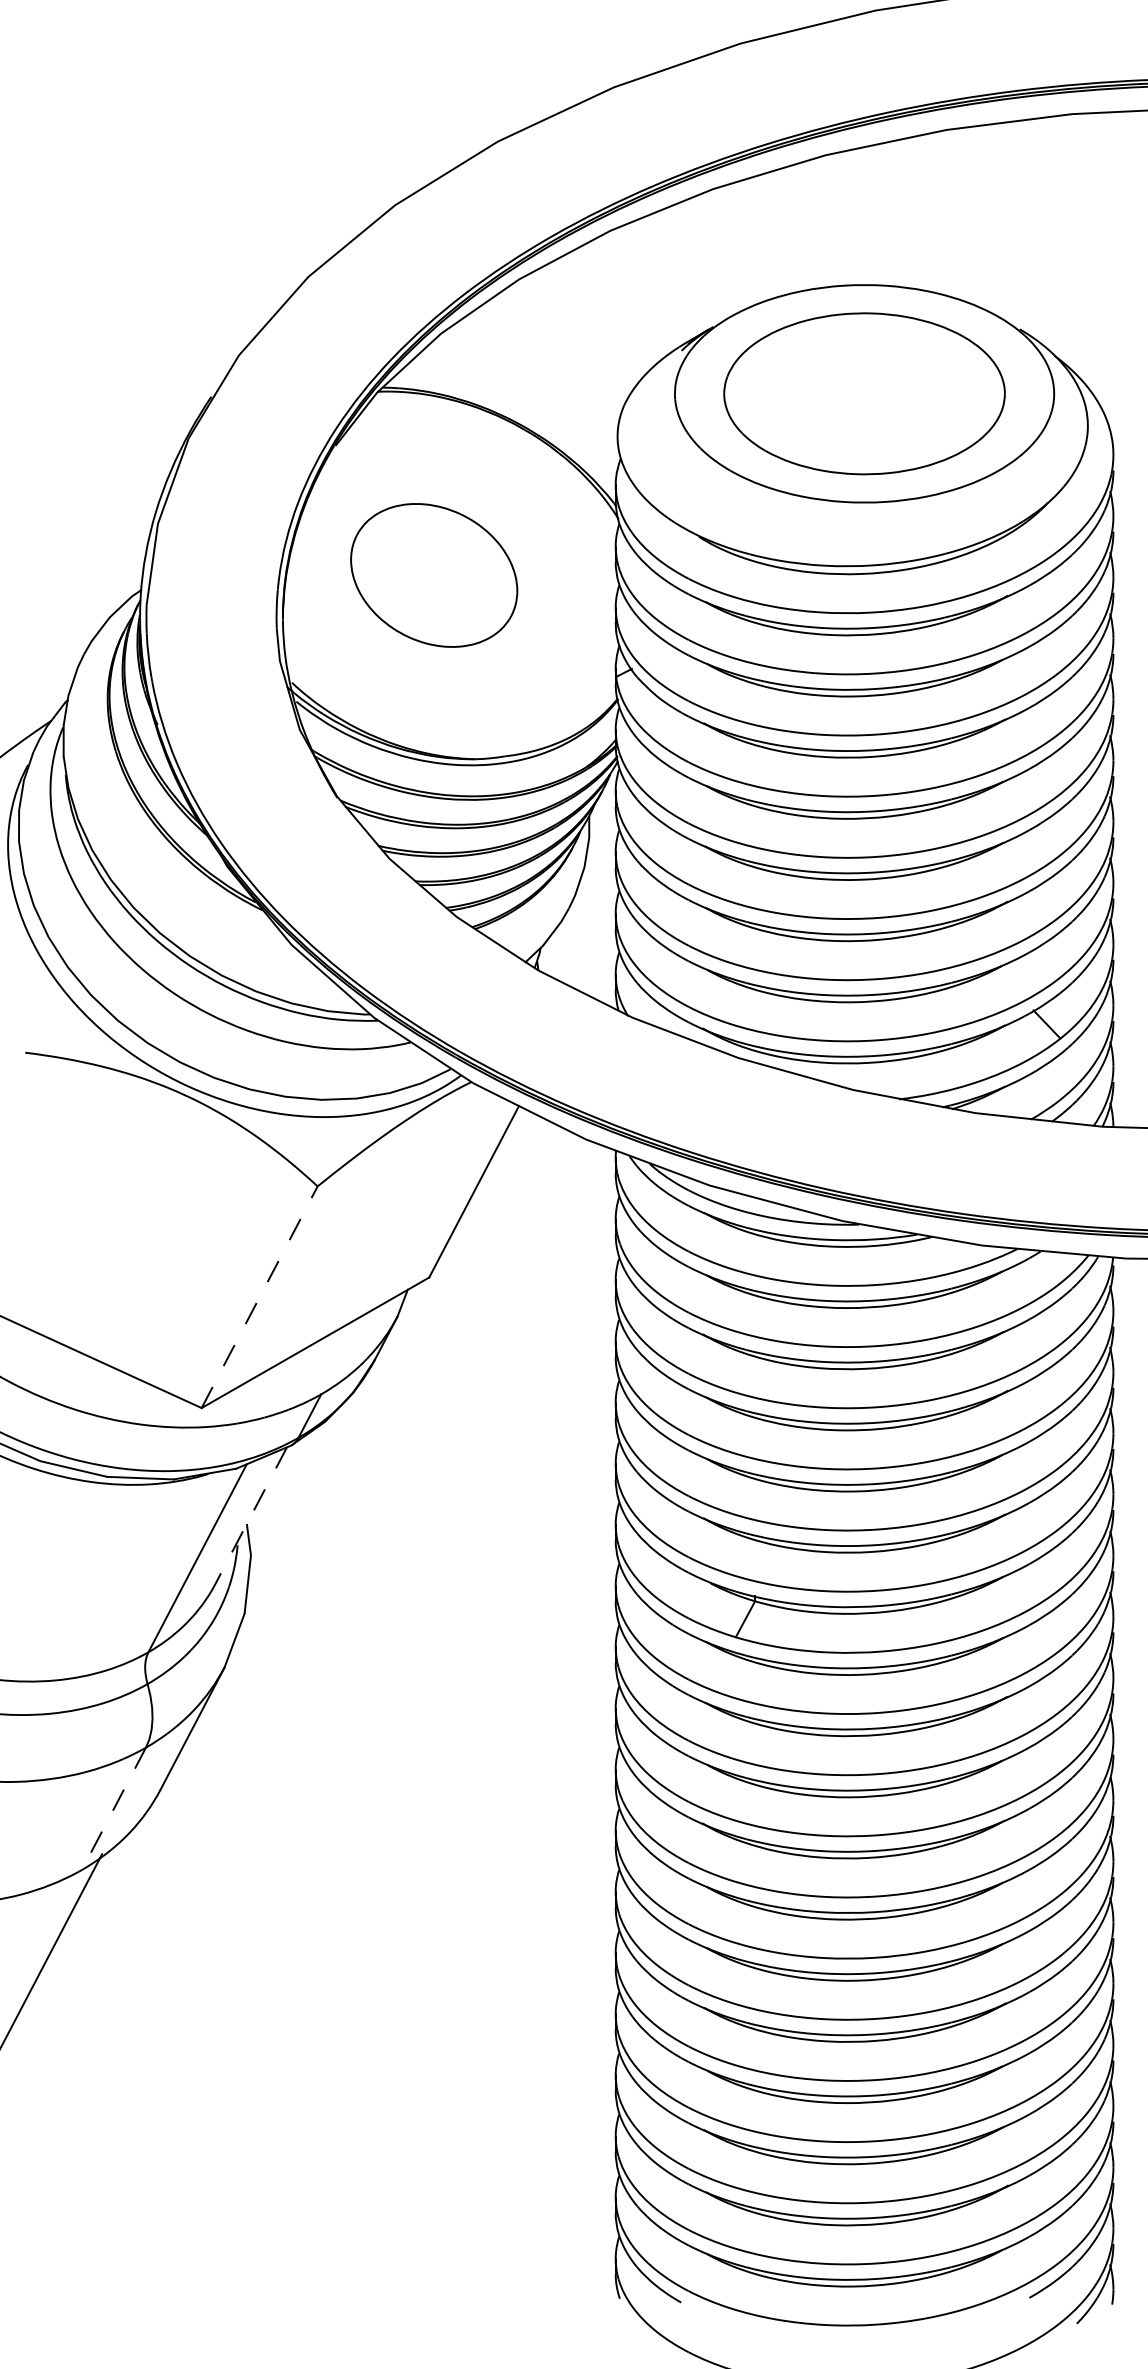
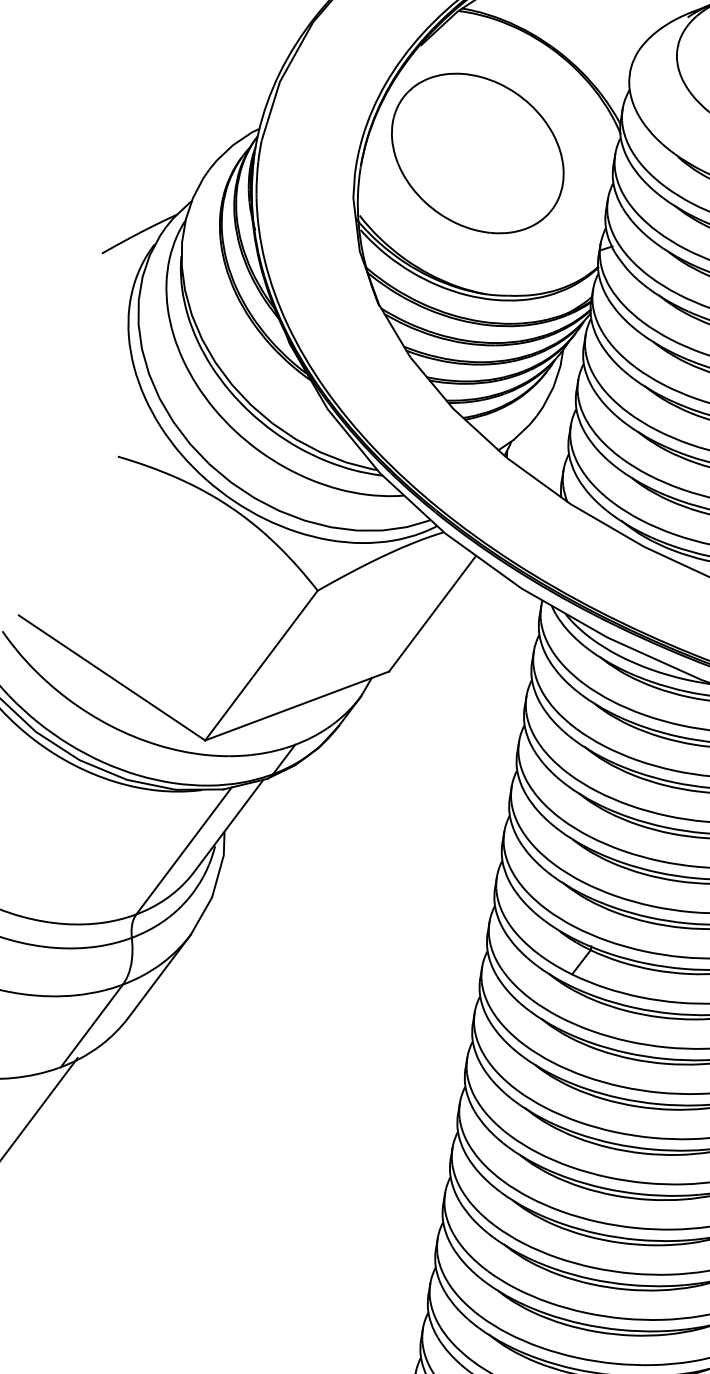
part: (433, 575) -> (477, 153), size x1.43
line: (259, 1296) -> (261, 665), dashed -> solid
line: (250, 1516) -> (228, 826), dashed -> solid
line: (113, 1809) -> (91, 1026), dashed -> solid

